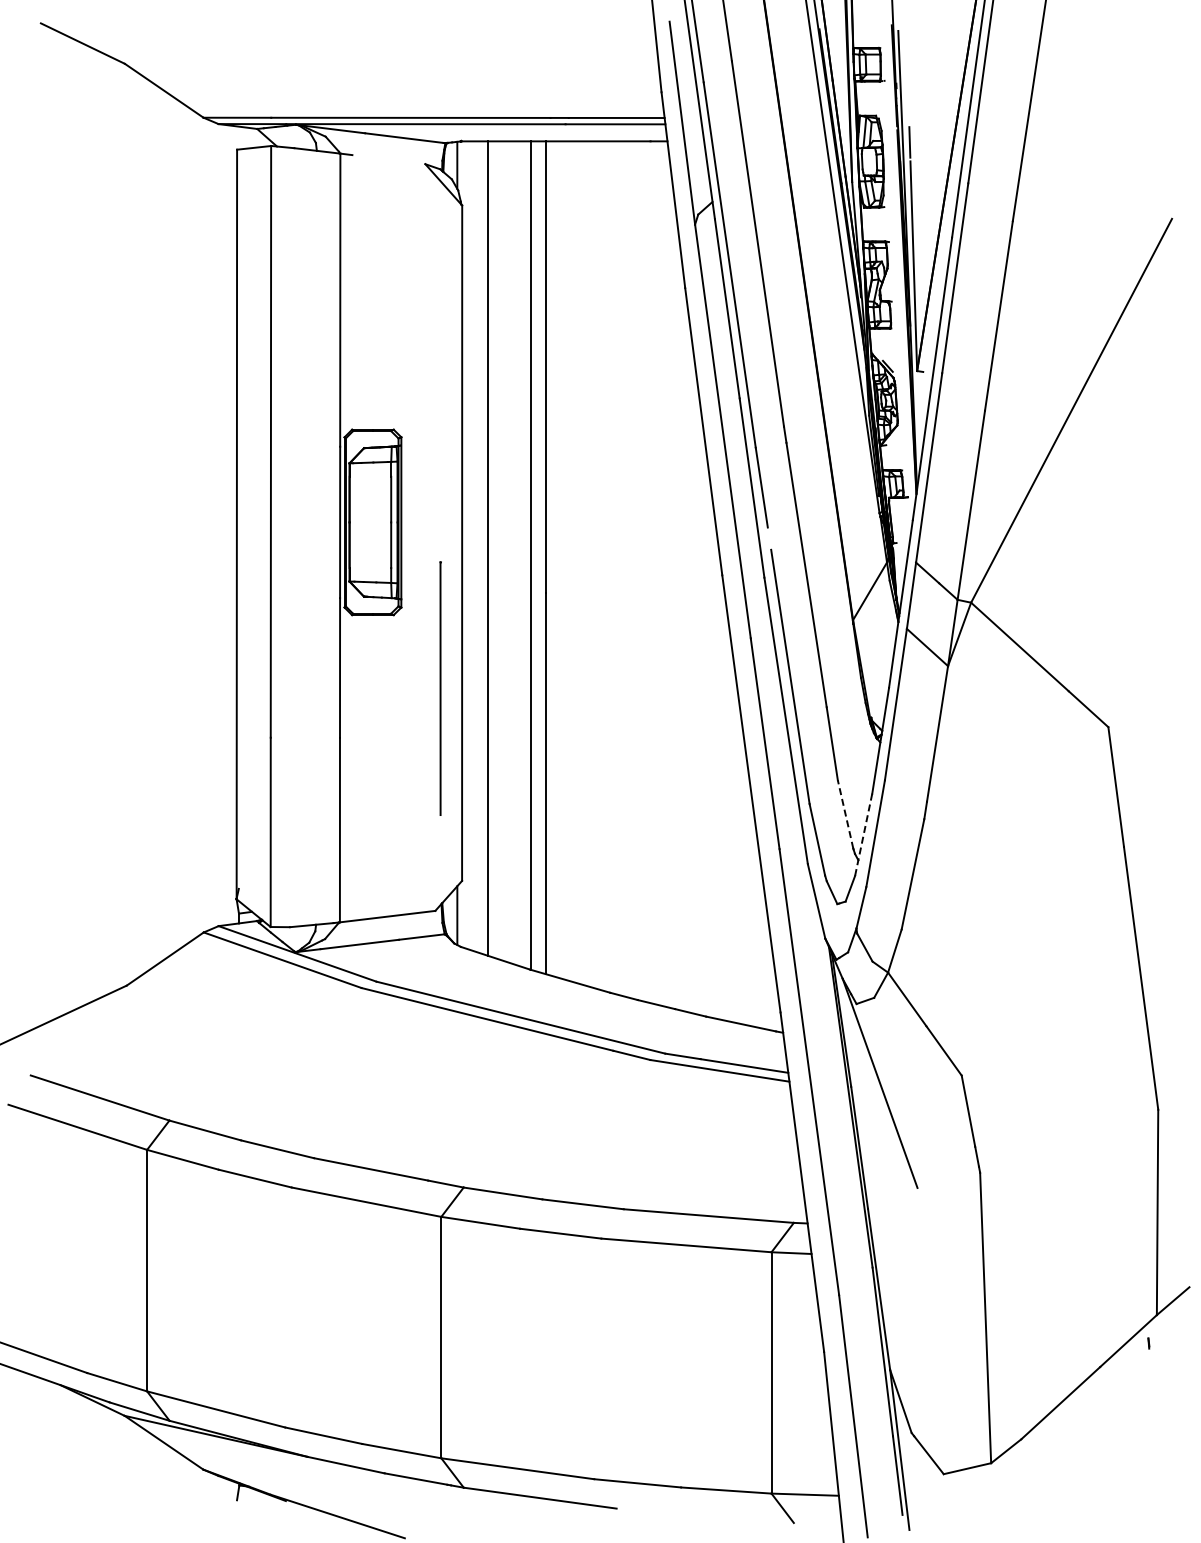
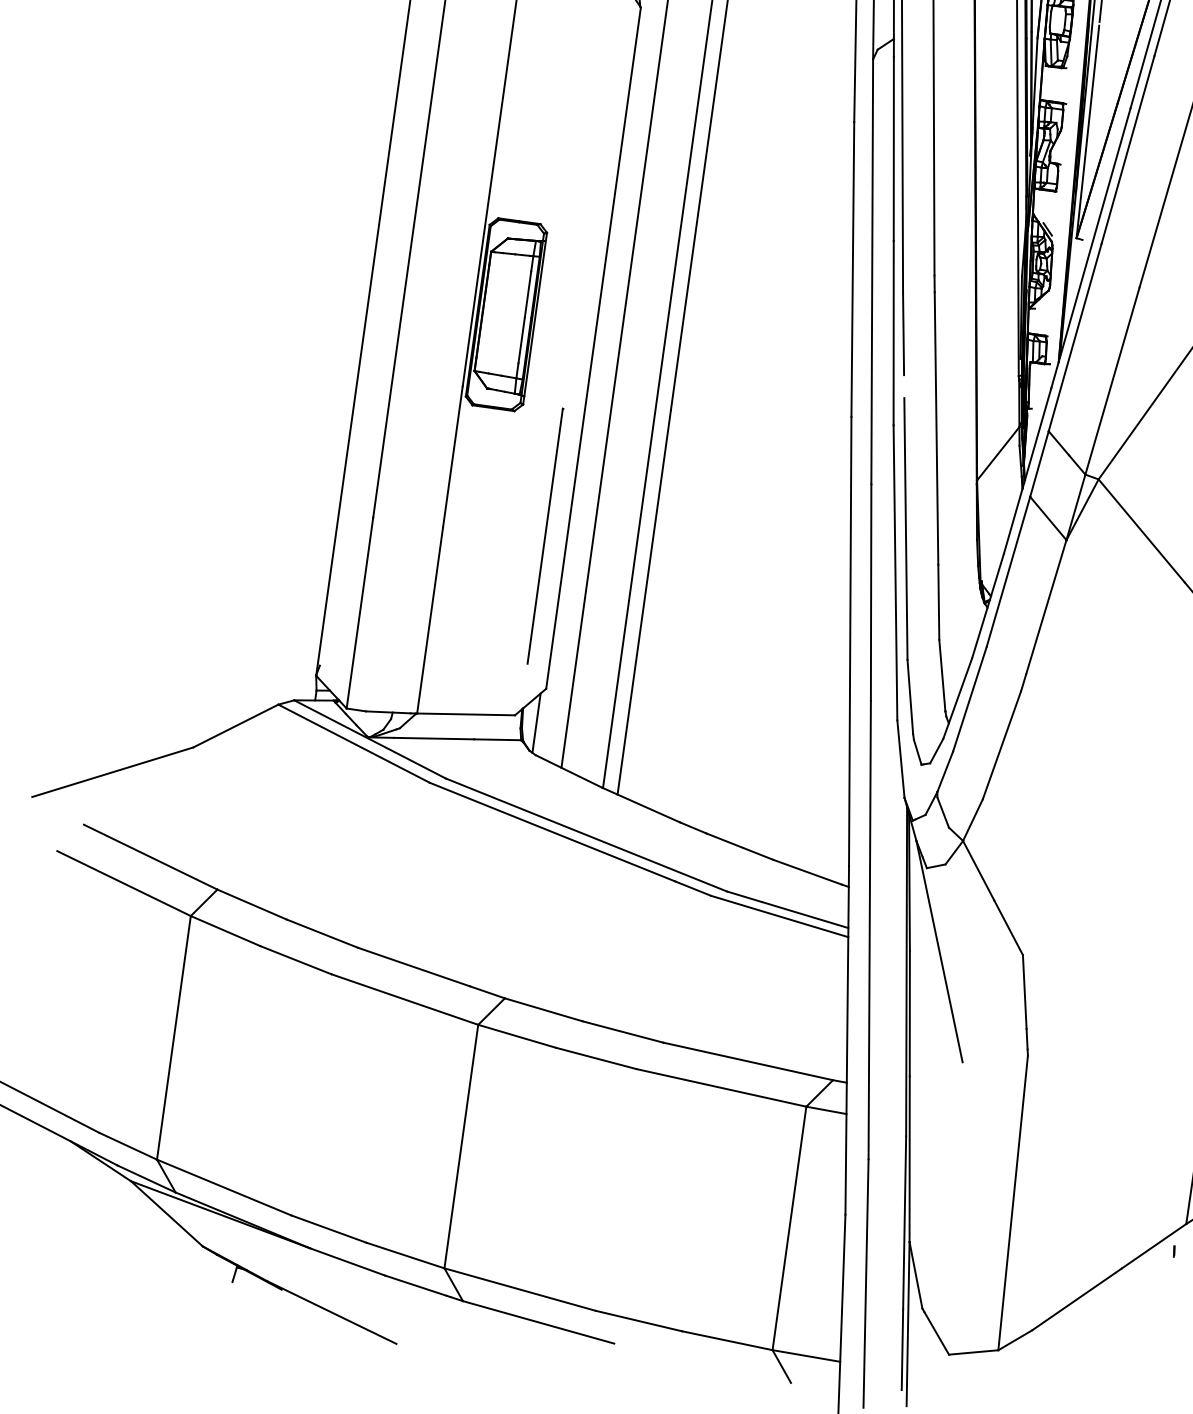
line: (440, 688) -> (545, 536), moved
line: (845, 814) -> (942, 675), dashed -> solid
line: (863, 835) -> (957, 699), dashed -> solid

